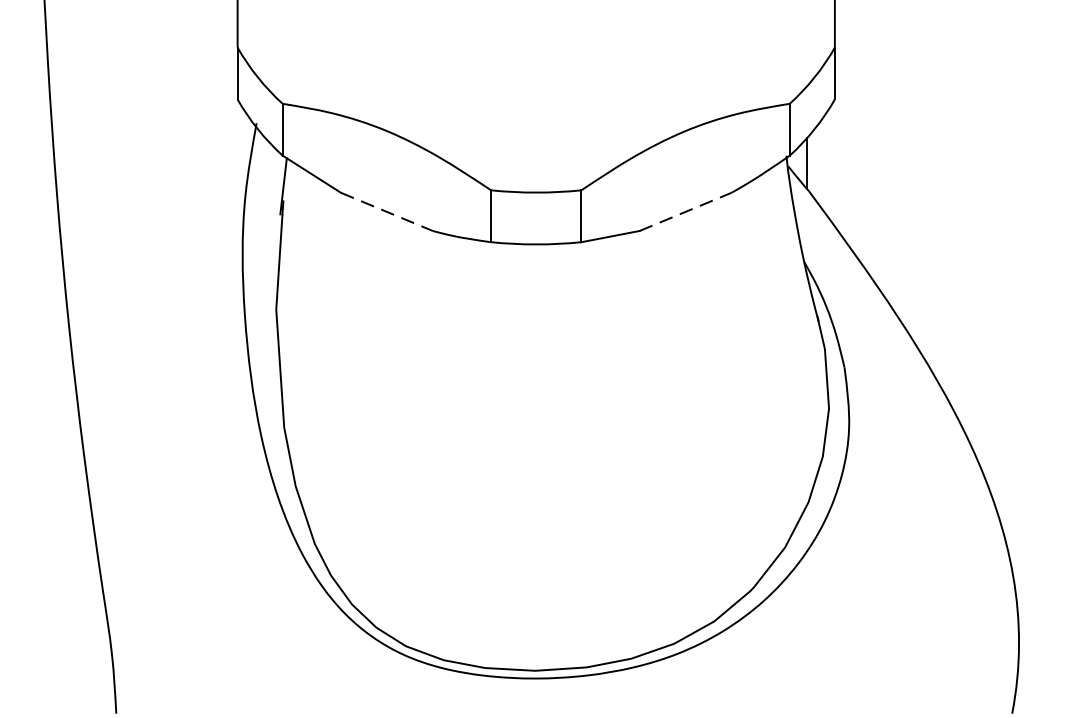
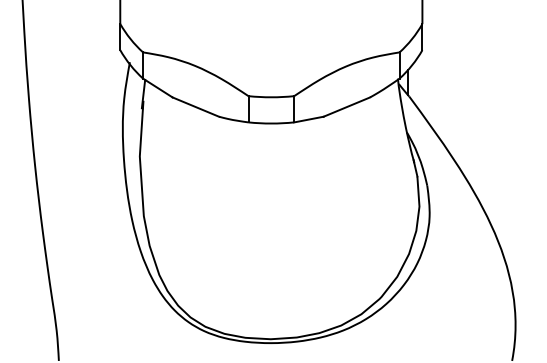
line: (686, 210) -> (347, 106), dashed -> solid
line: (388, 212) -> (196, 107), dashed -> solid

